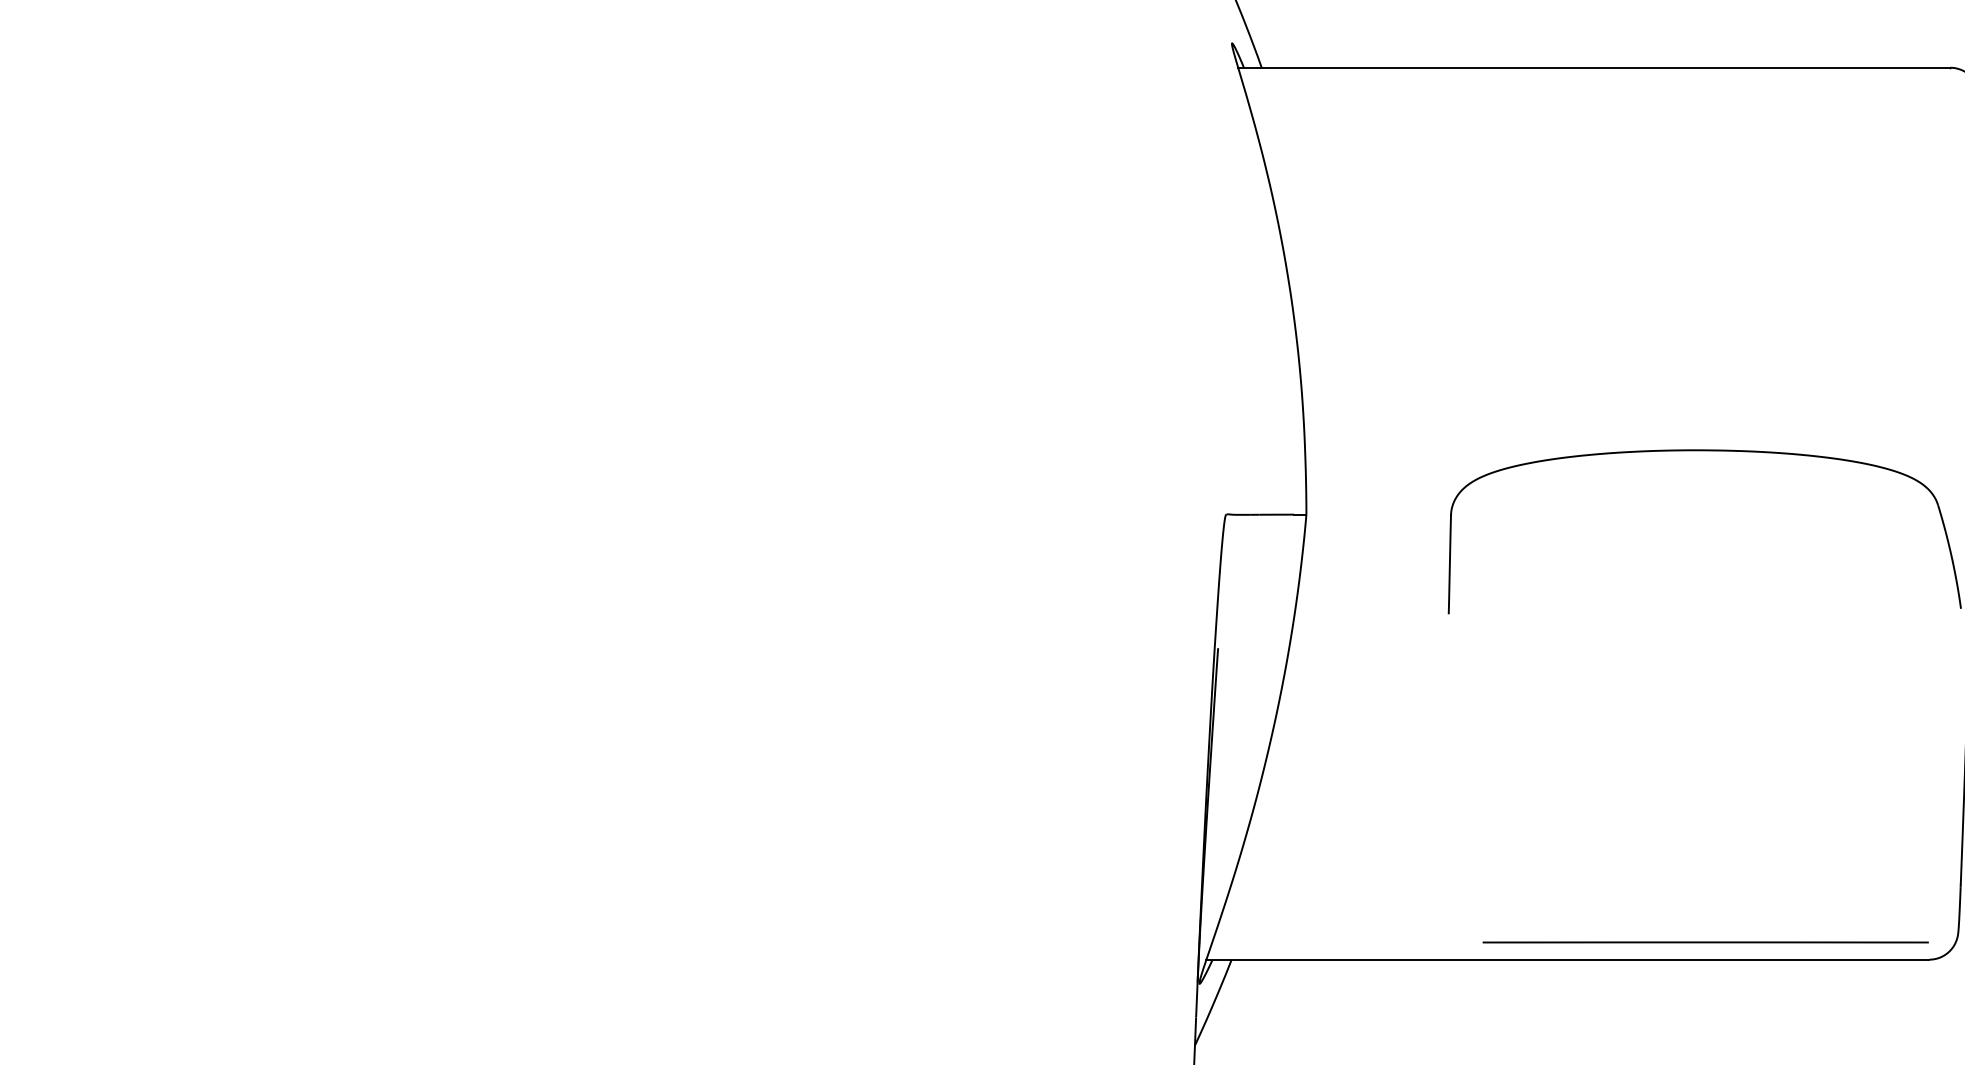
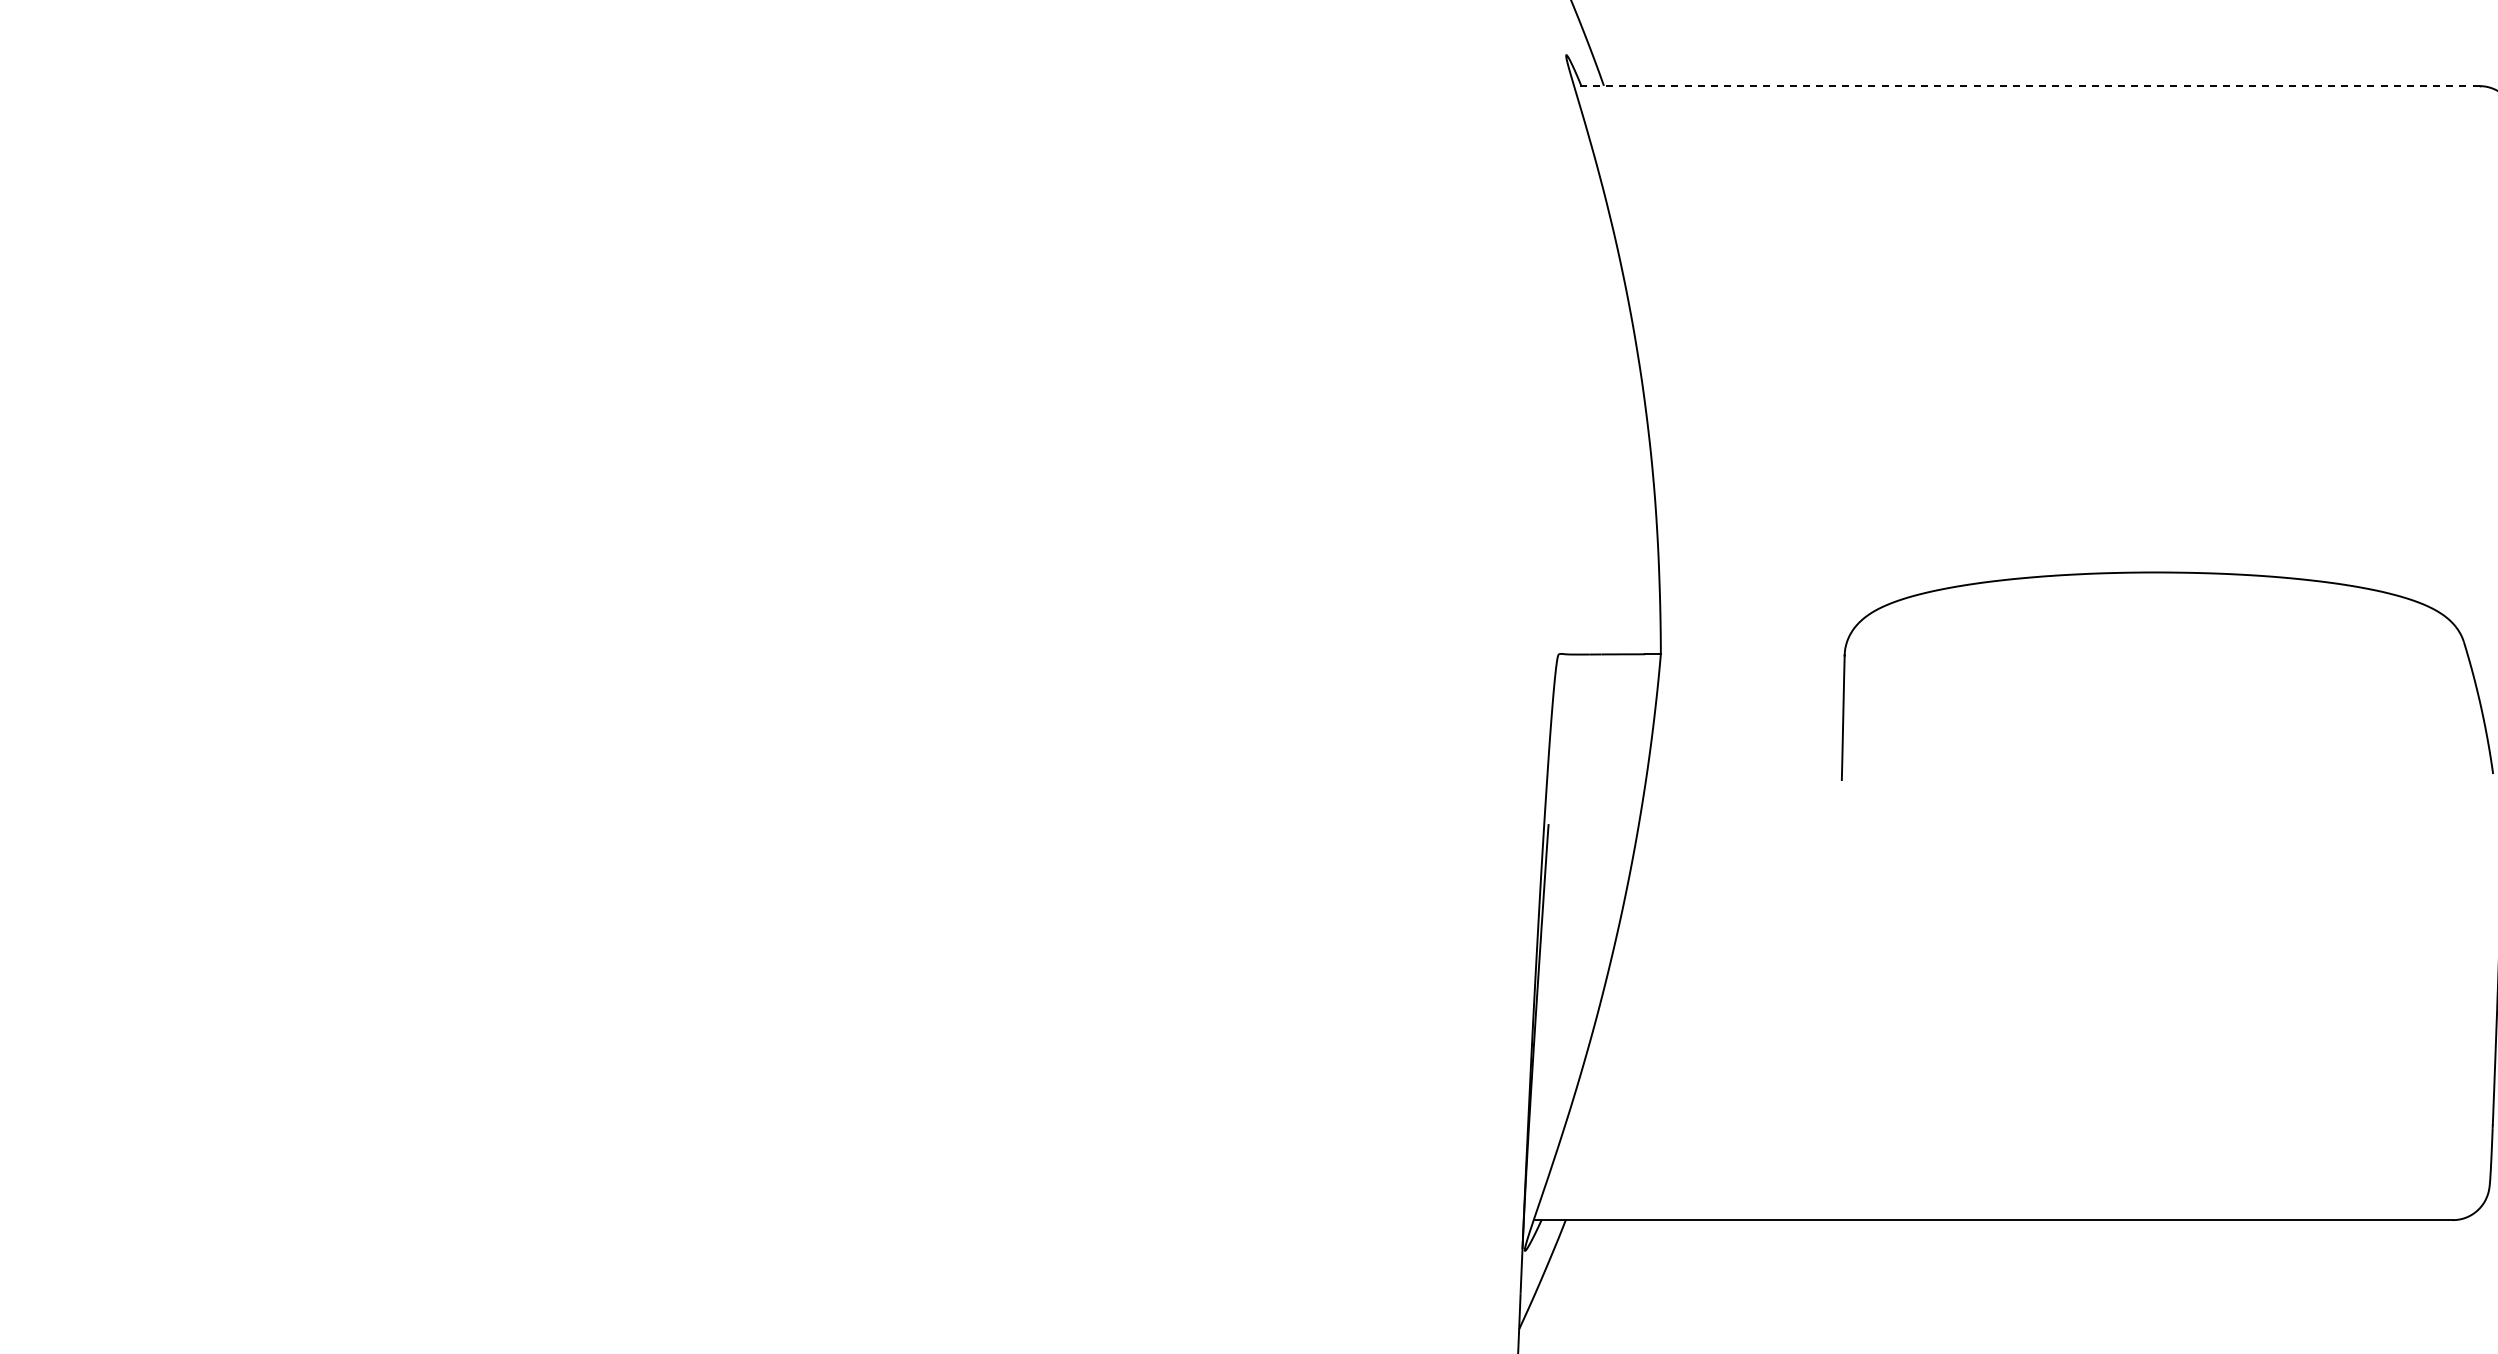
line: (1594, 67) -> (2026, 85), solid -> dashed
line: (1705, 942) -> (2168, 1198), removed

